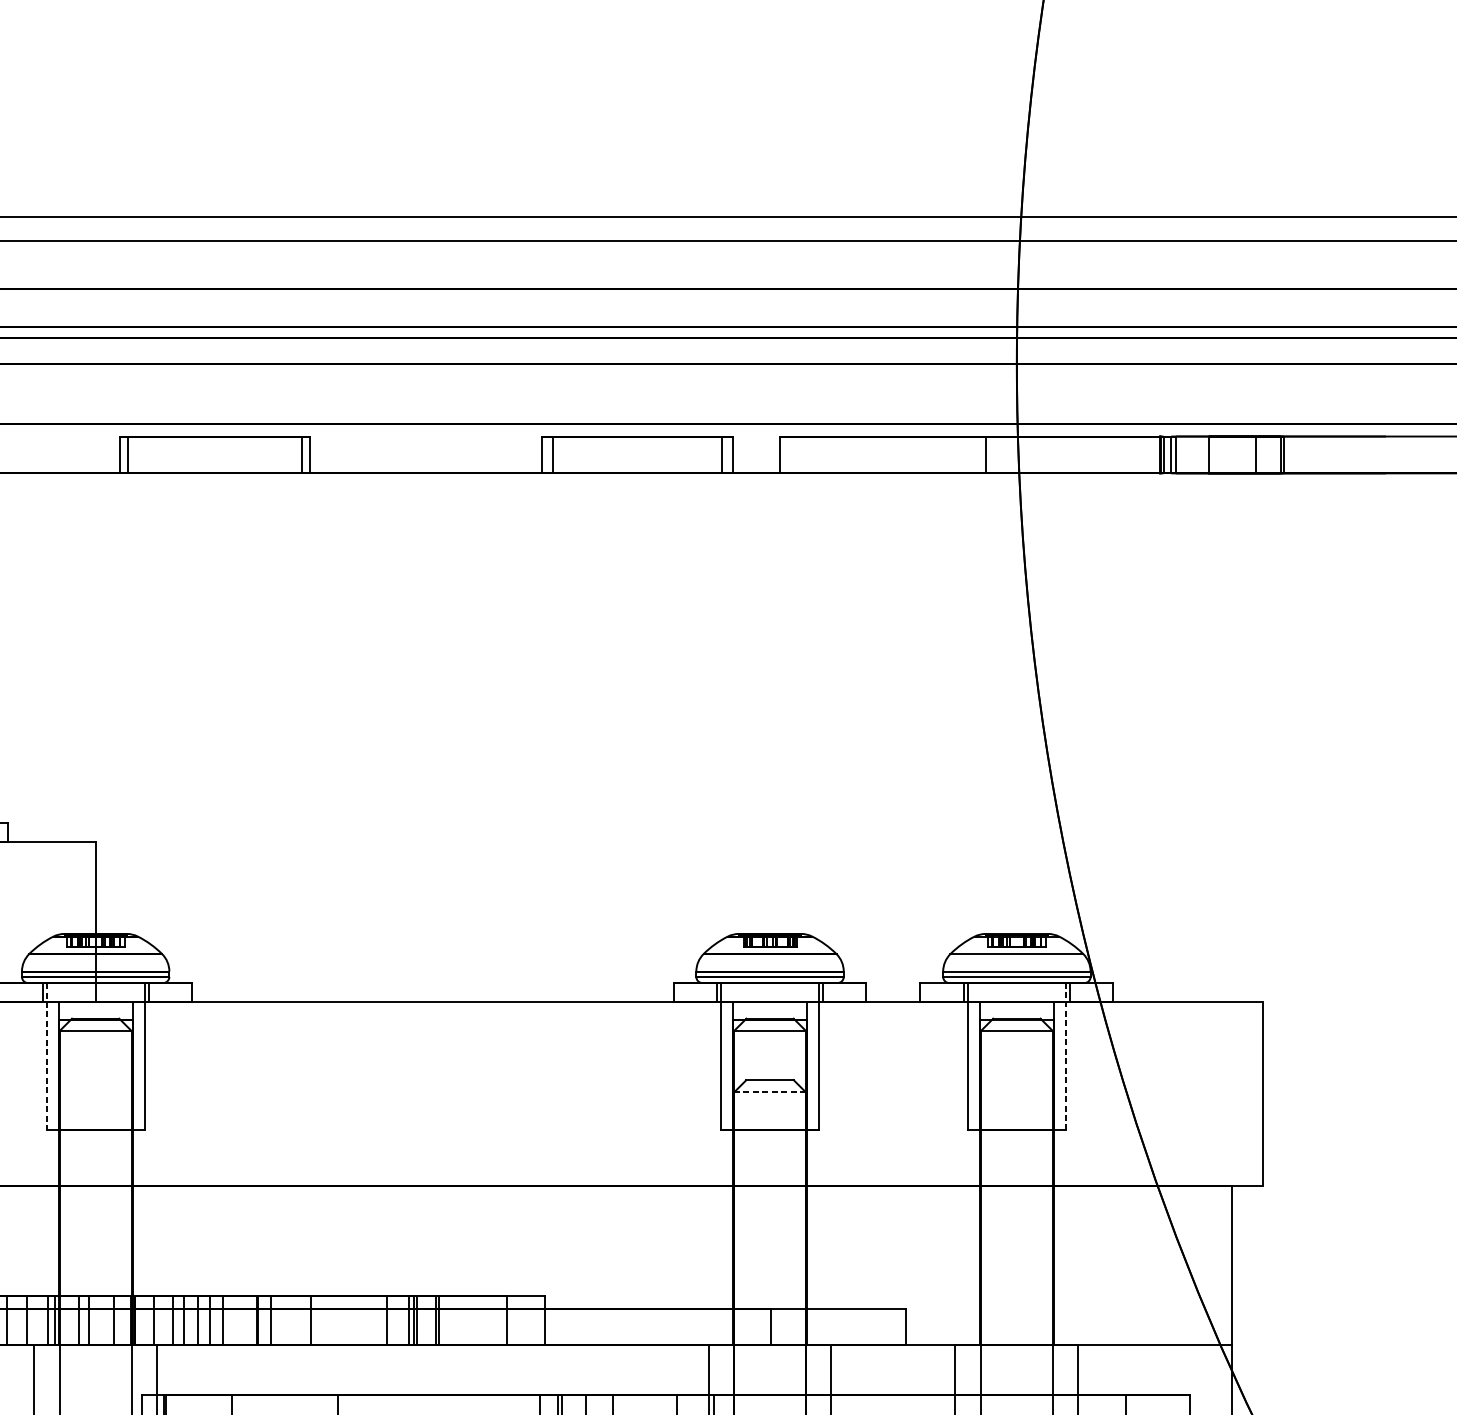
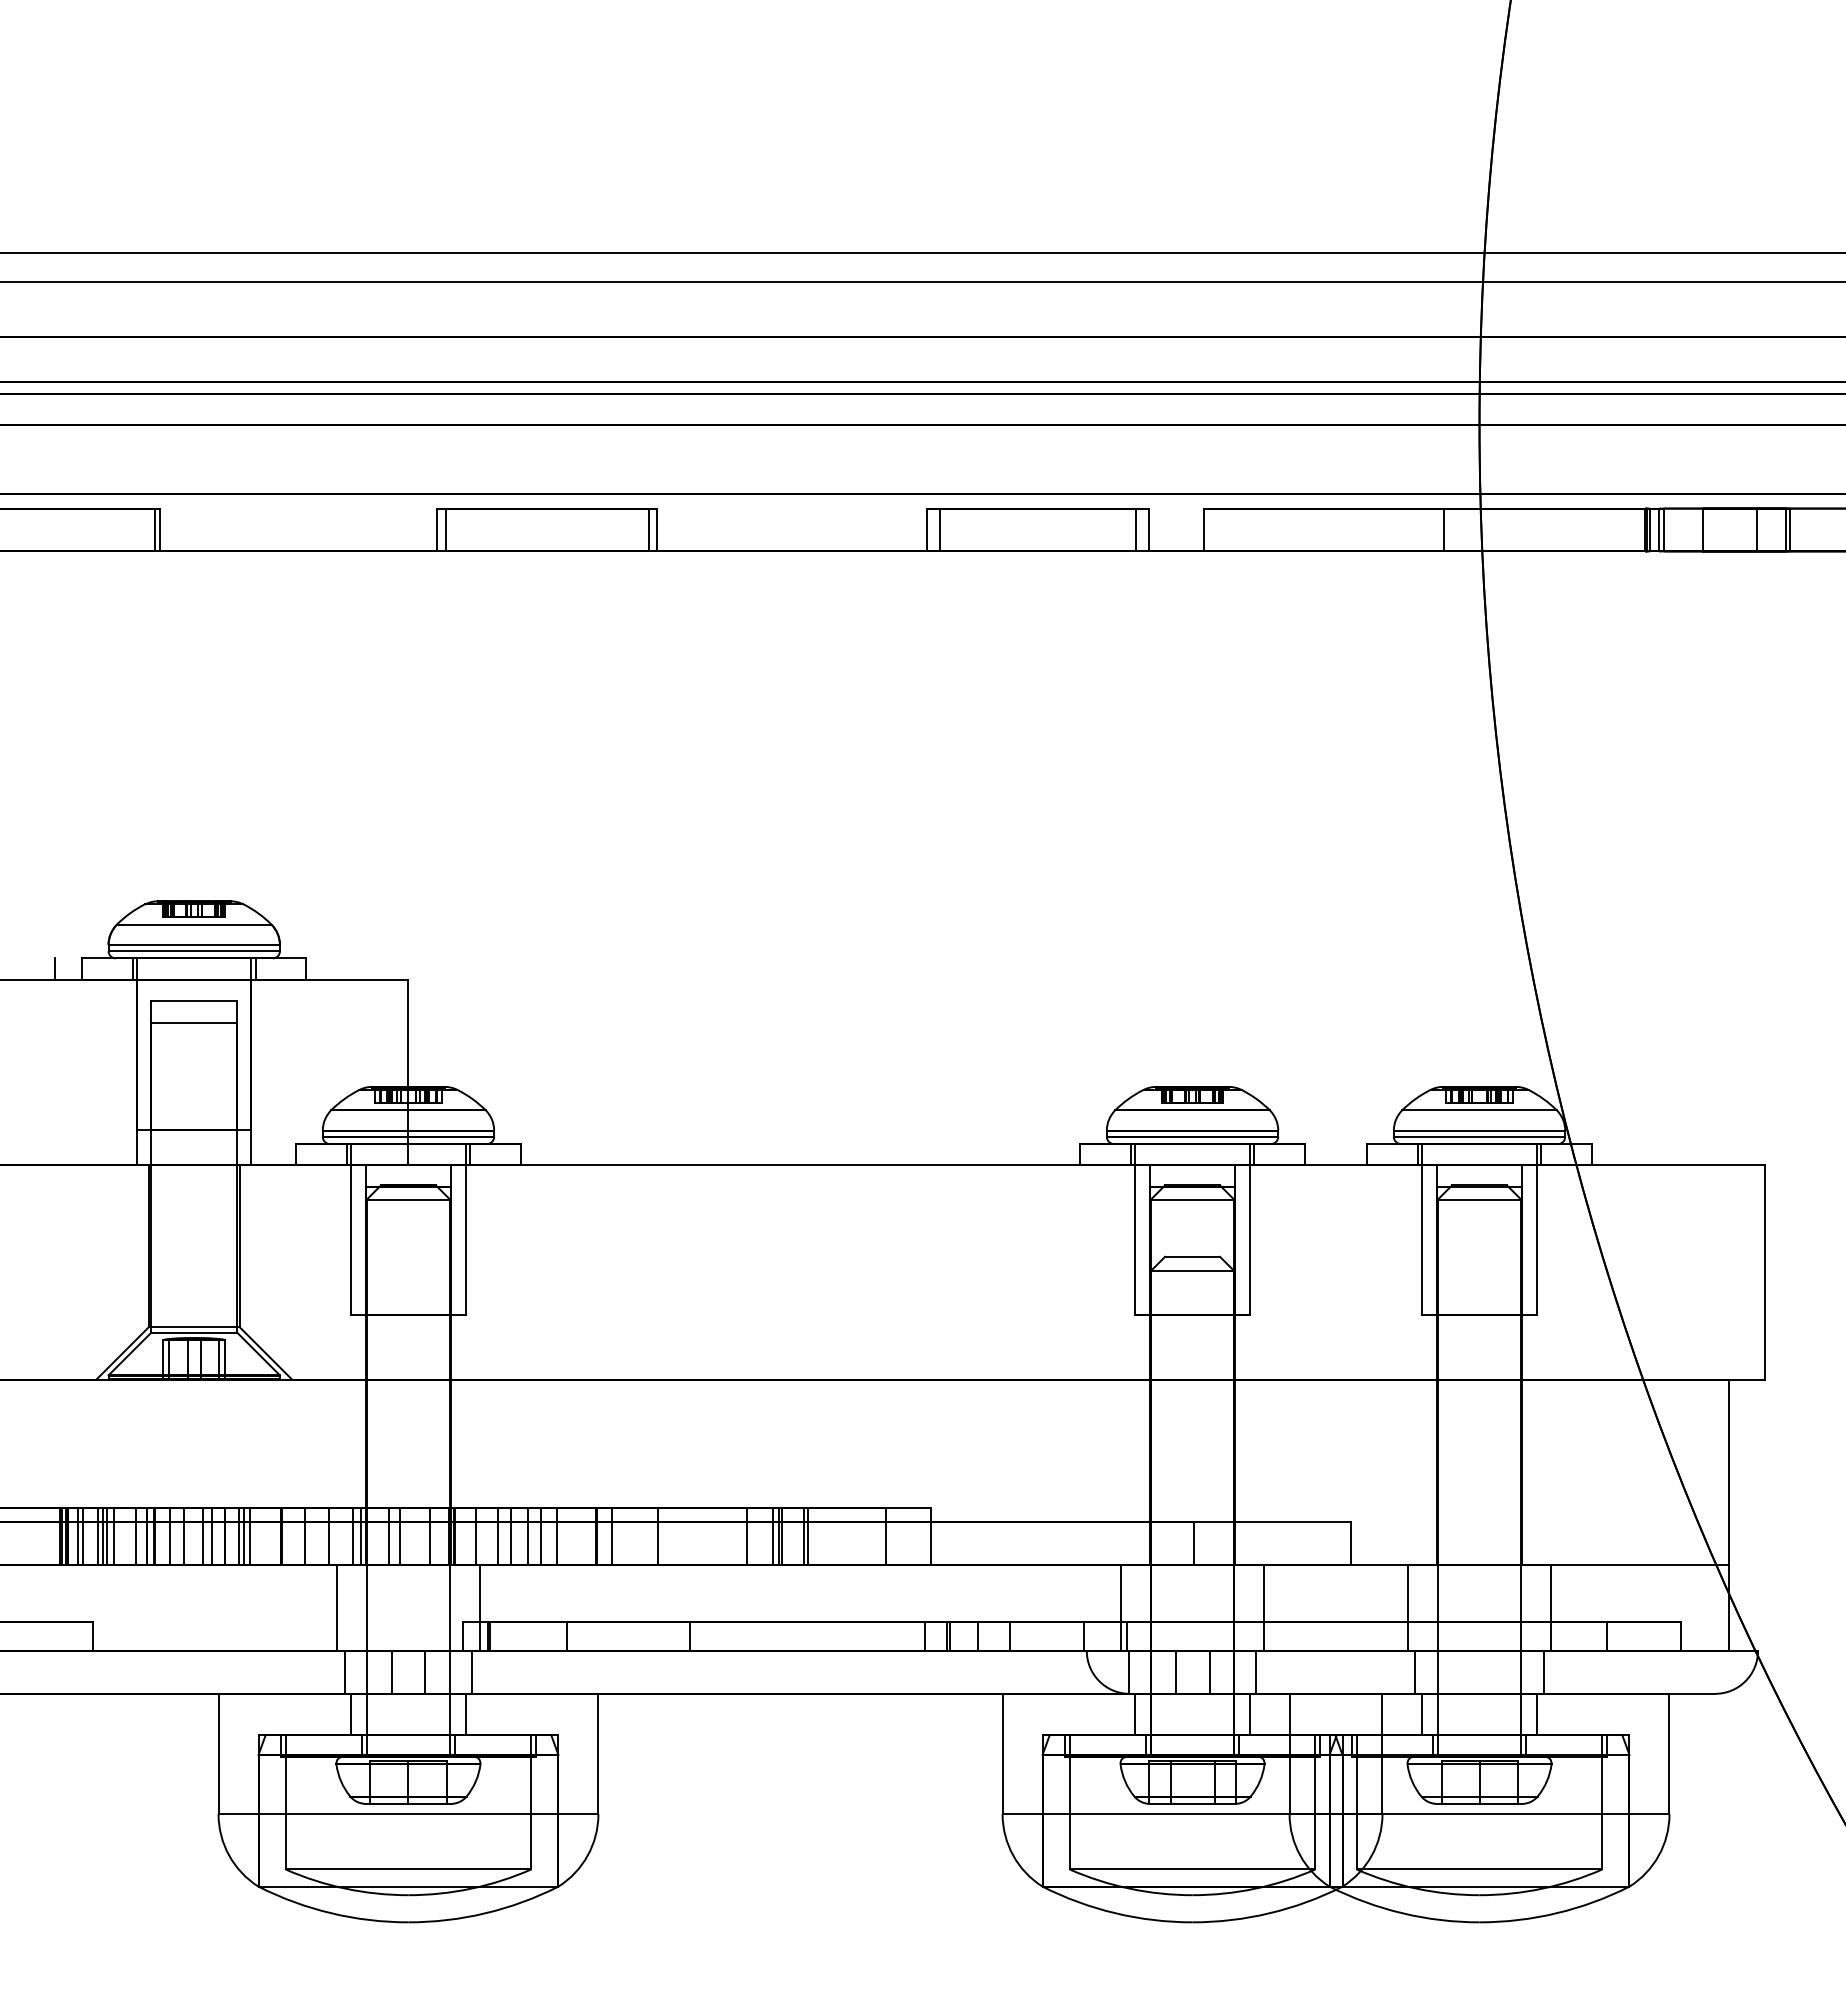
line: (46, 1056) -> (351, 1229), dashed -> solid
line: (1065, 1056) -> (1536, 1229), dashed -> solid
line: (770, 1092) -> (1192, 1271), dashed -> solid

